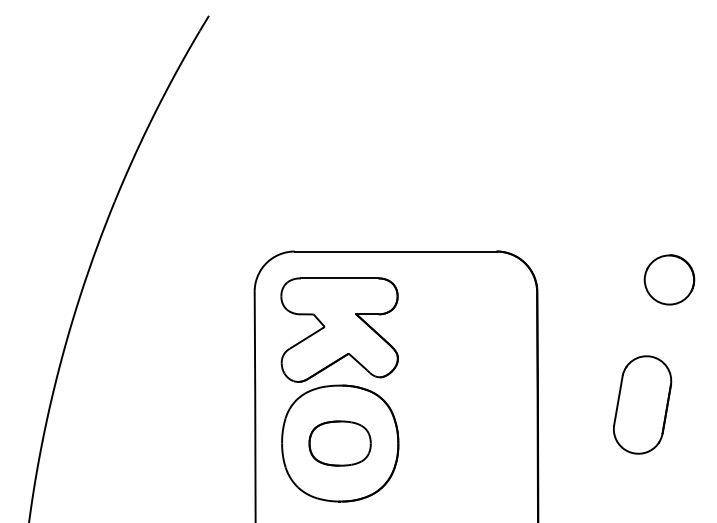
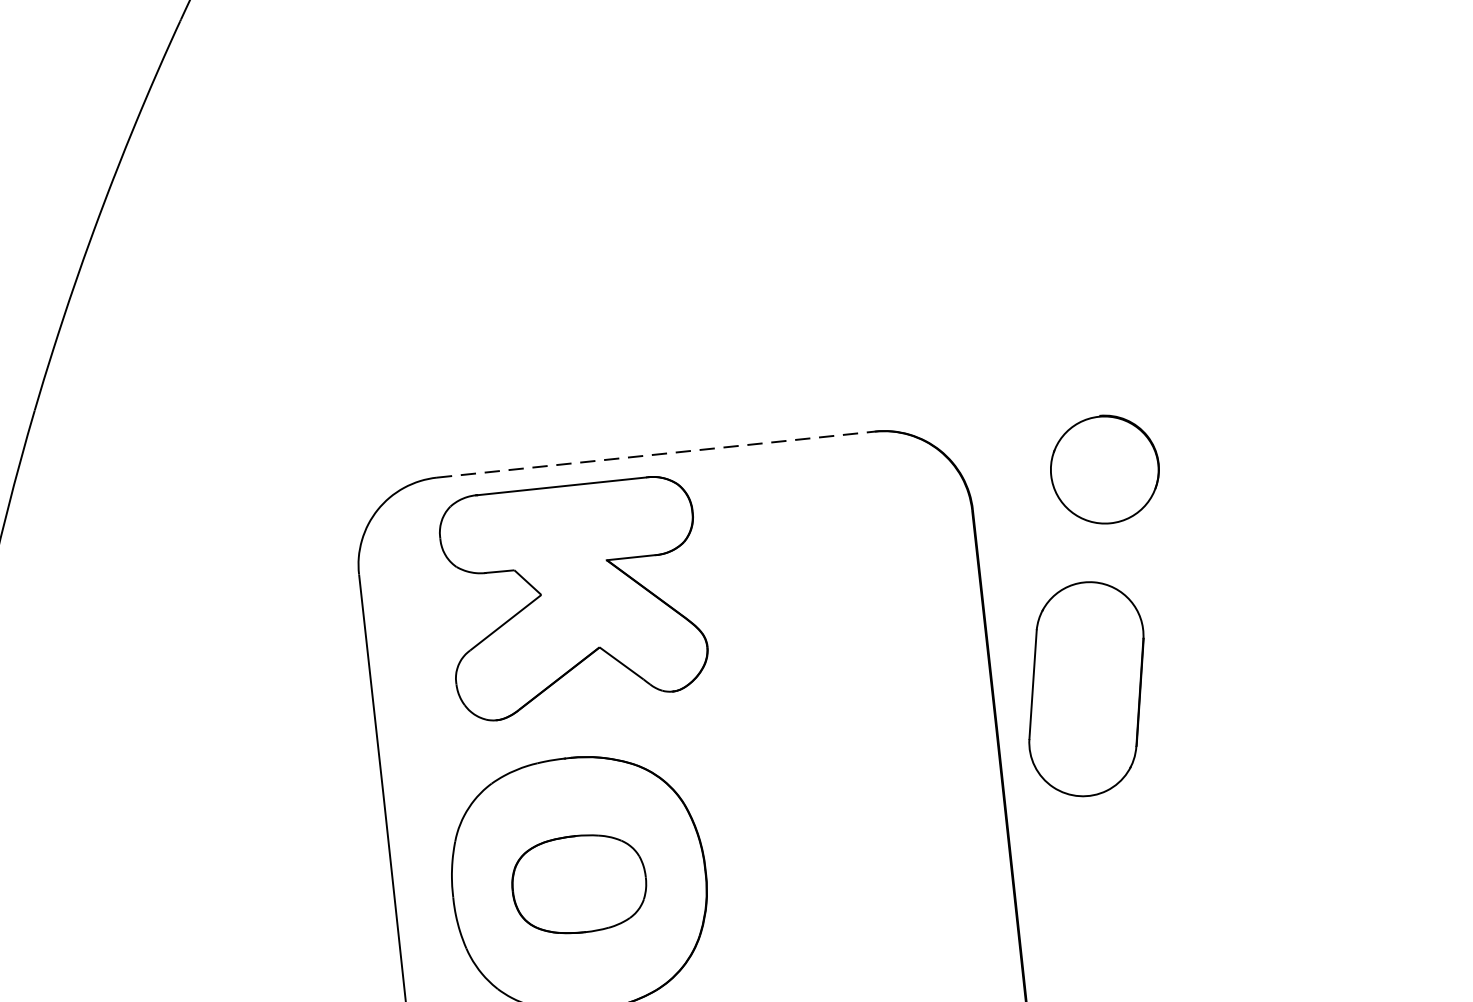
line: (396, 251) -> (657, 454), solid -> dashed
part: (669, 279) -> (1104, 468), moved
part: (339, 329) -> (573, 597), moved
part: (642, 404) -> (1086, 688), moved

